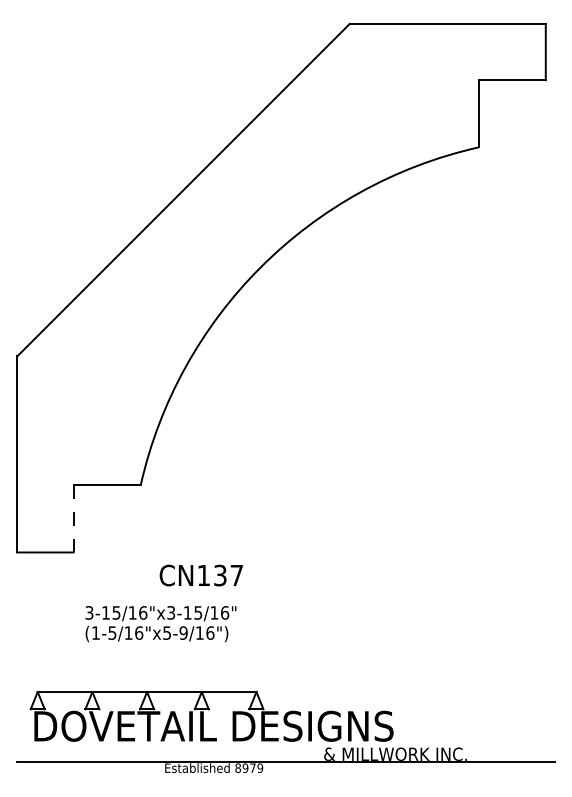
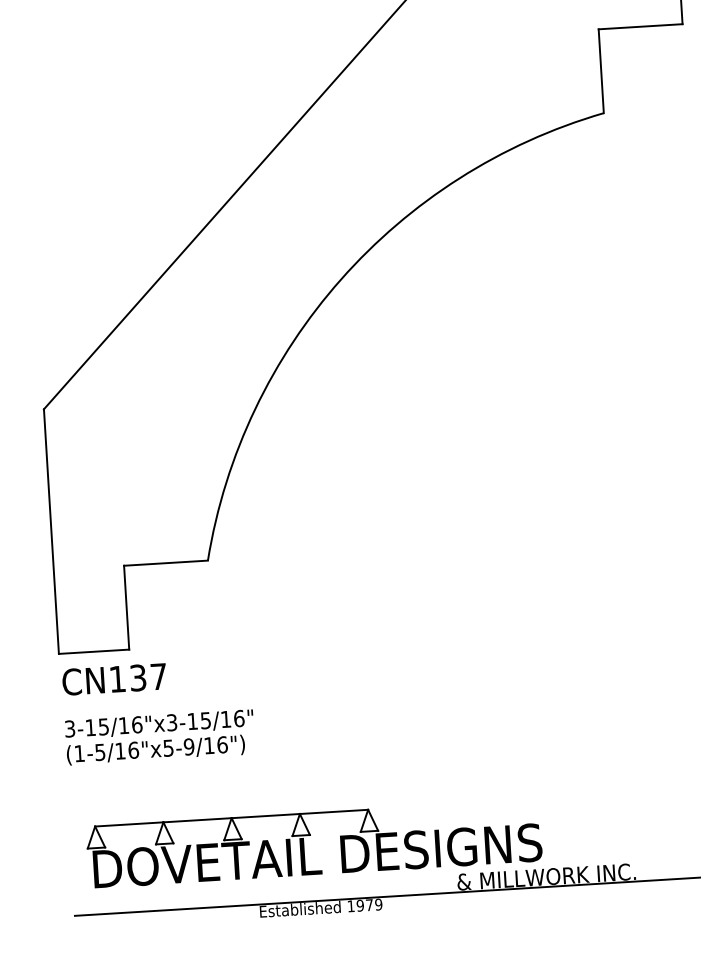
line: (73, 518) -> (126, 607), dashed -> solid
text: (200, 575) -> (113, 679), moved
text: (160, 624) -> (159, 737), moved
text: (237, 767) -> (350, 905), 8979 -> 1979

